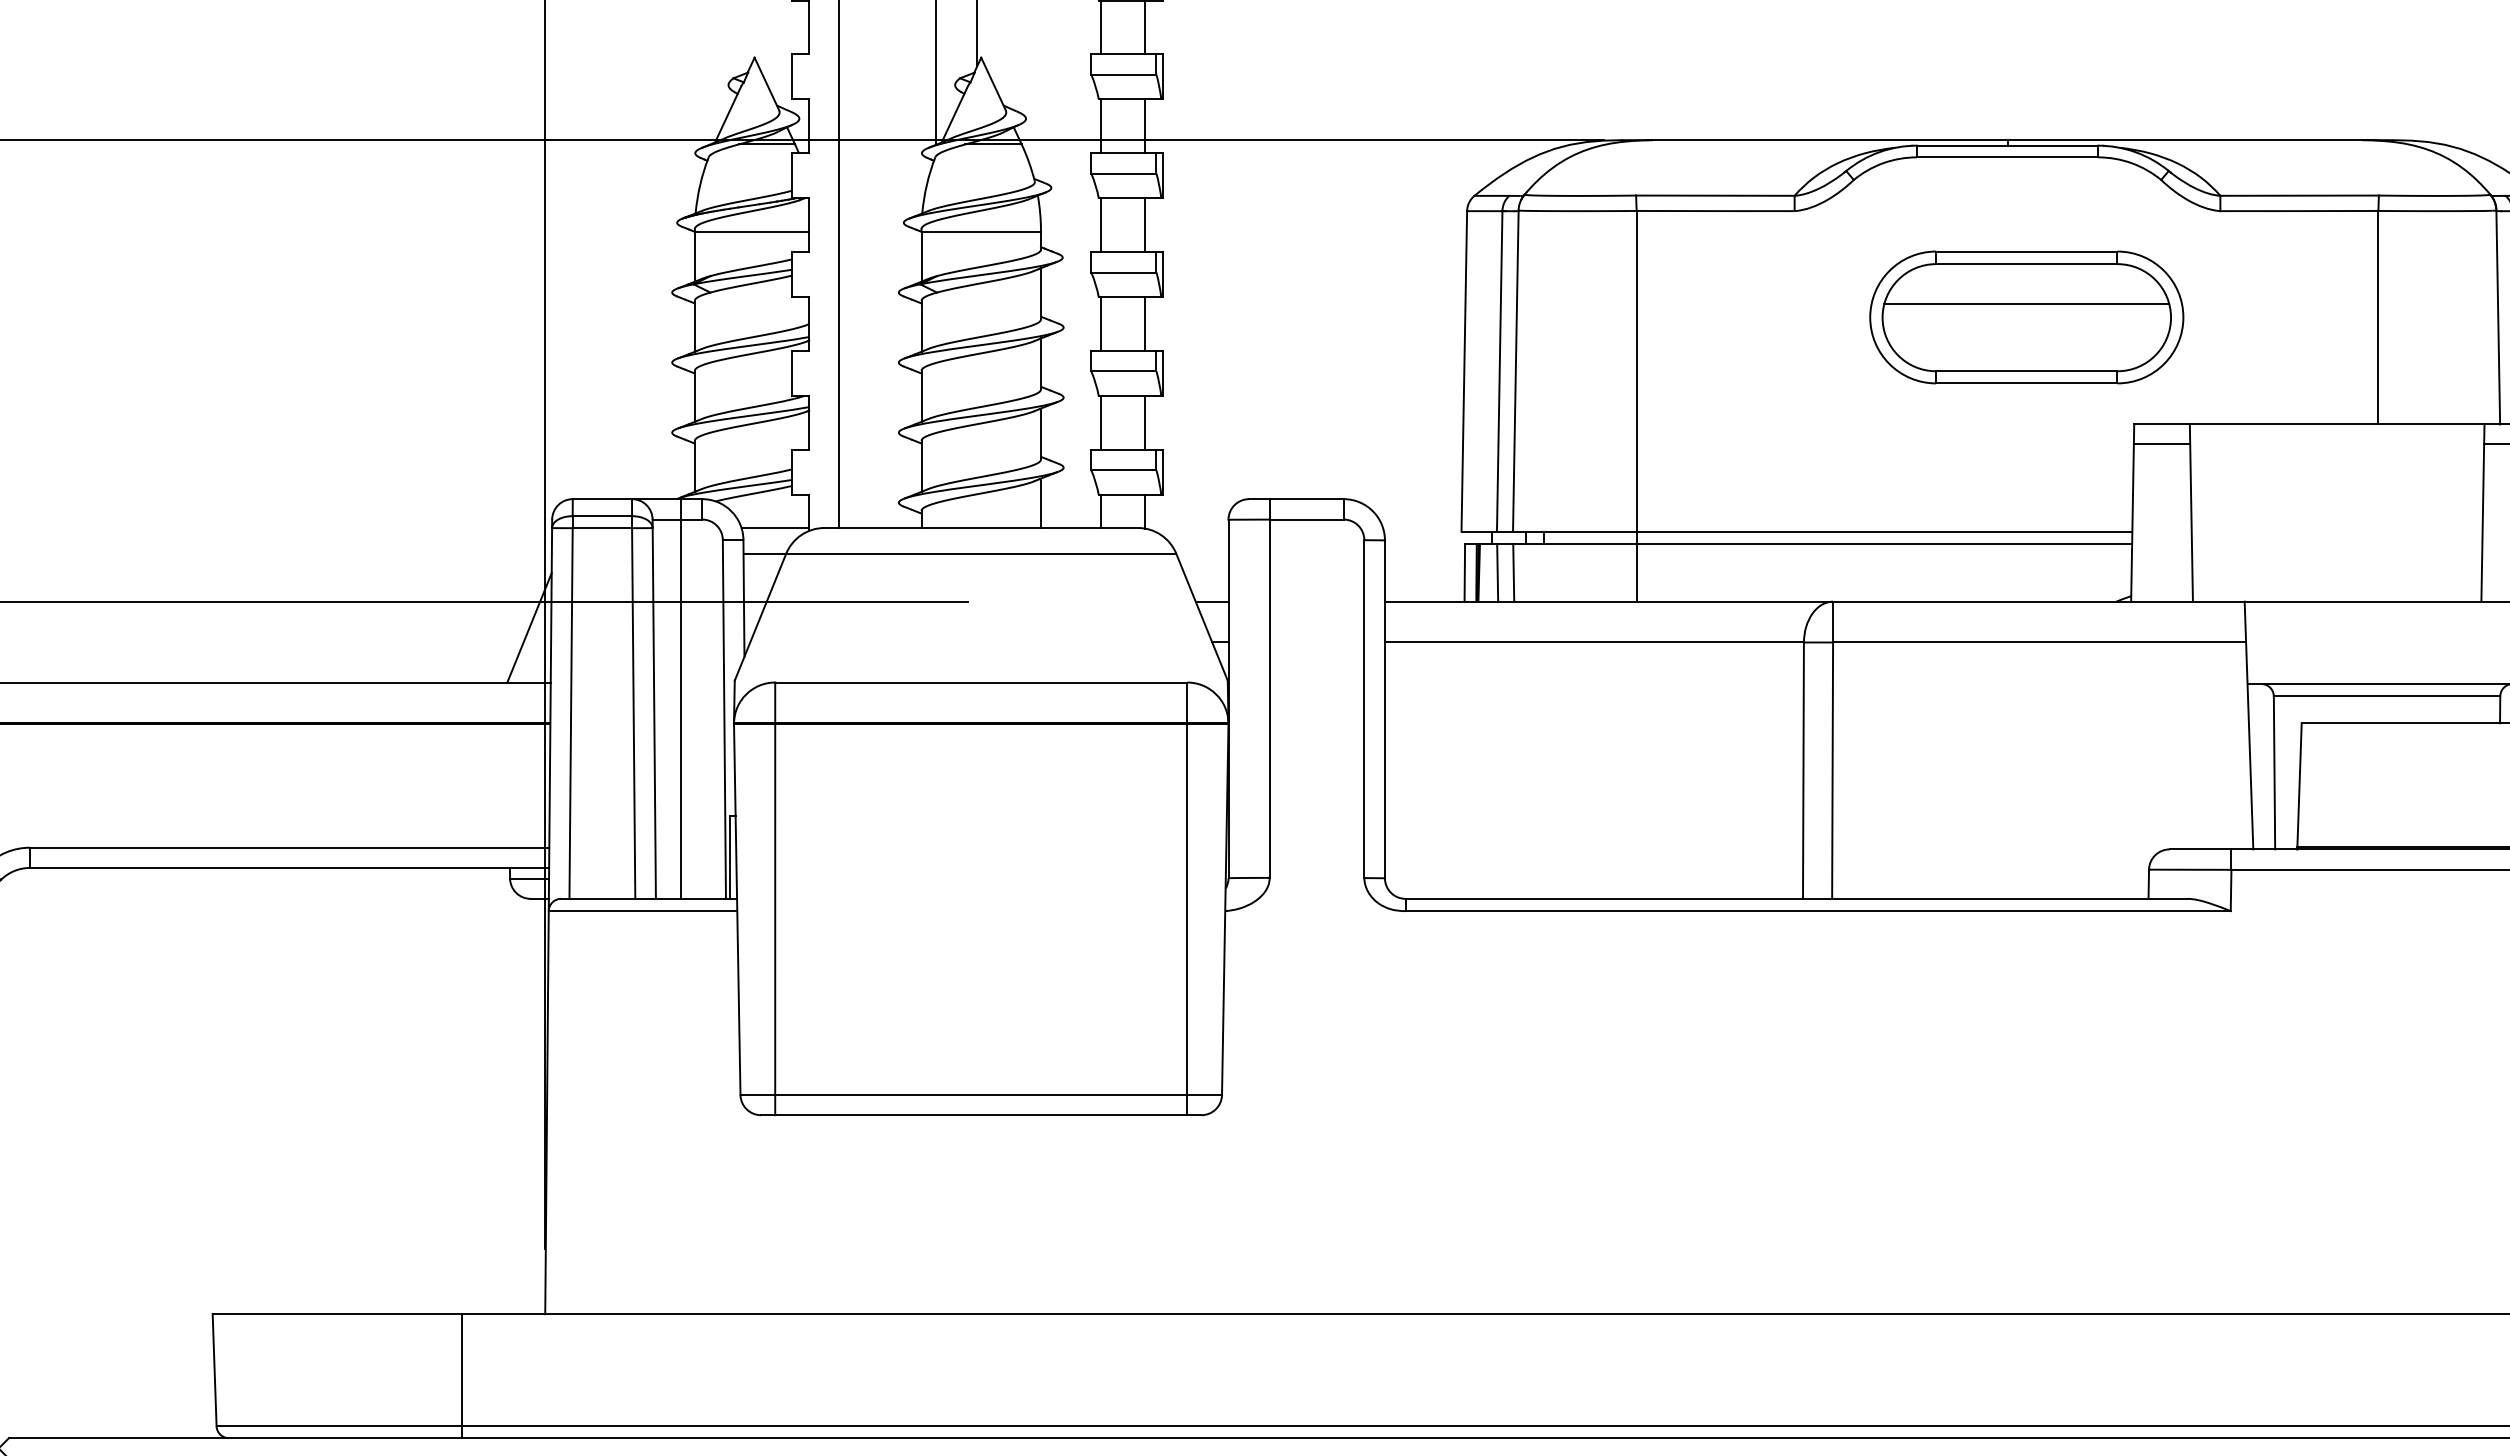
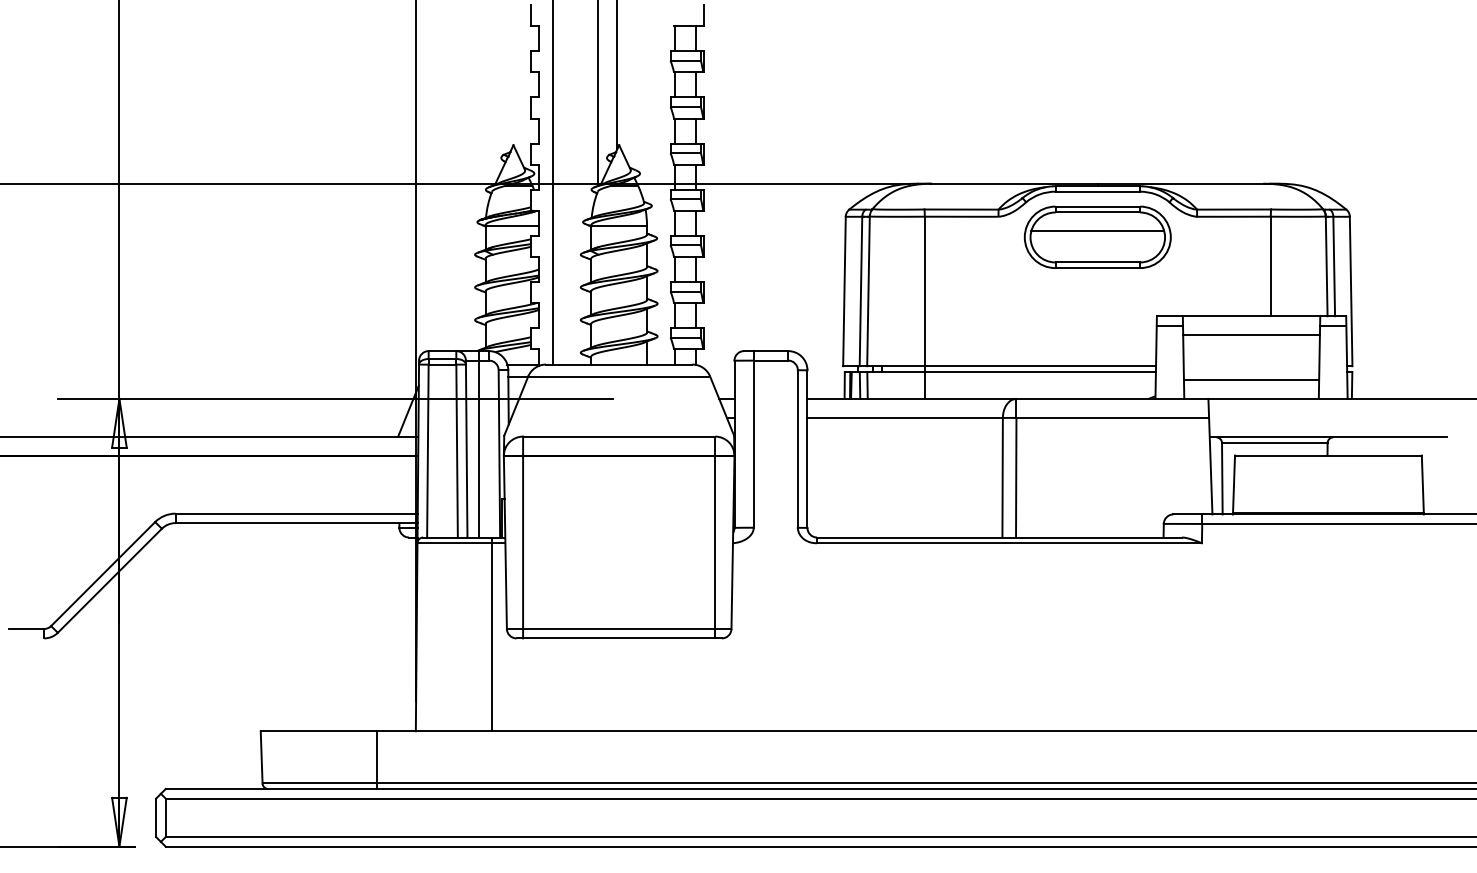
part: (2026, 315) -> (1097, 236), moved
line: (2337, 465) -> (1251, 335), added
line: (2337, 562) -> (1251, 380), added
line: (709, 1106) -> (492, 634), added

